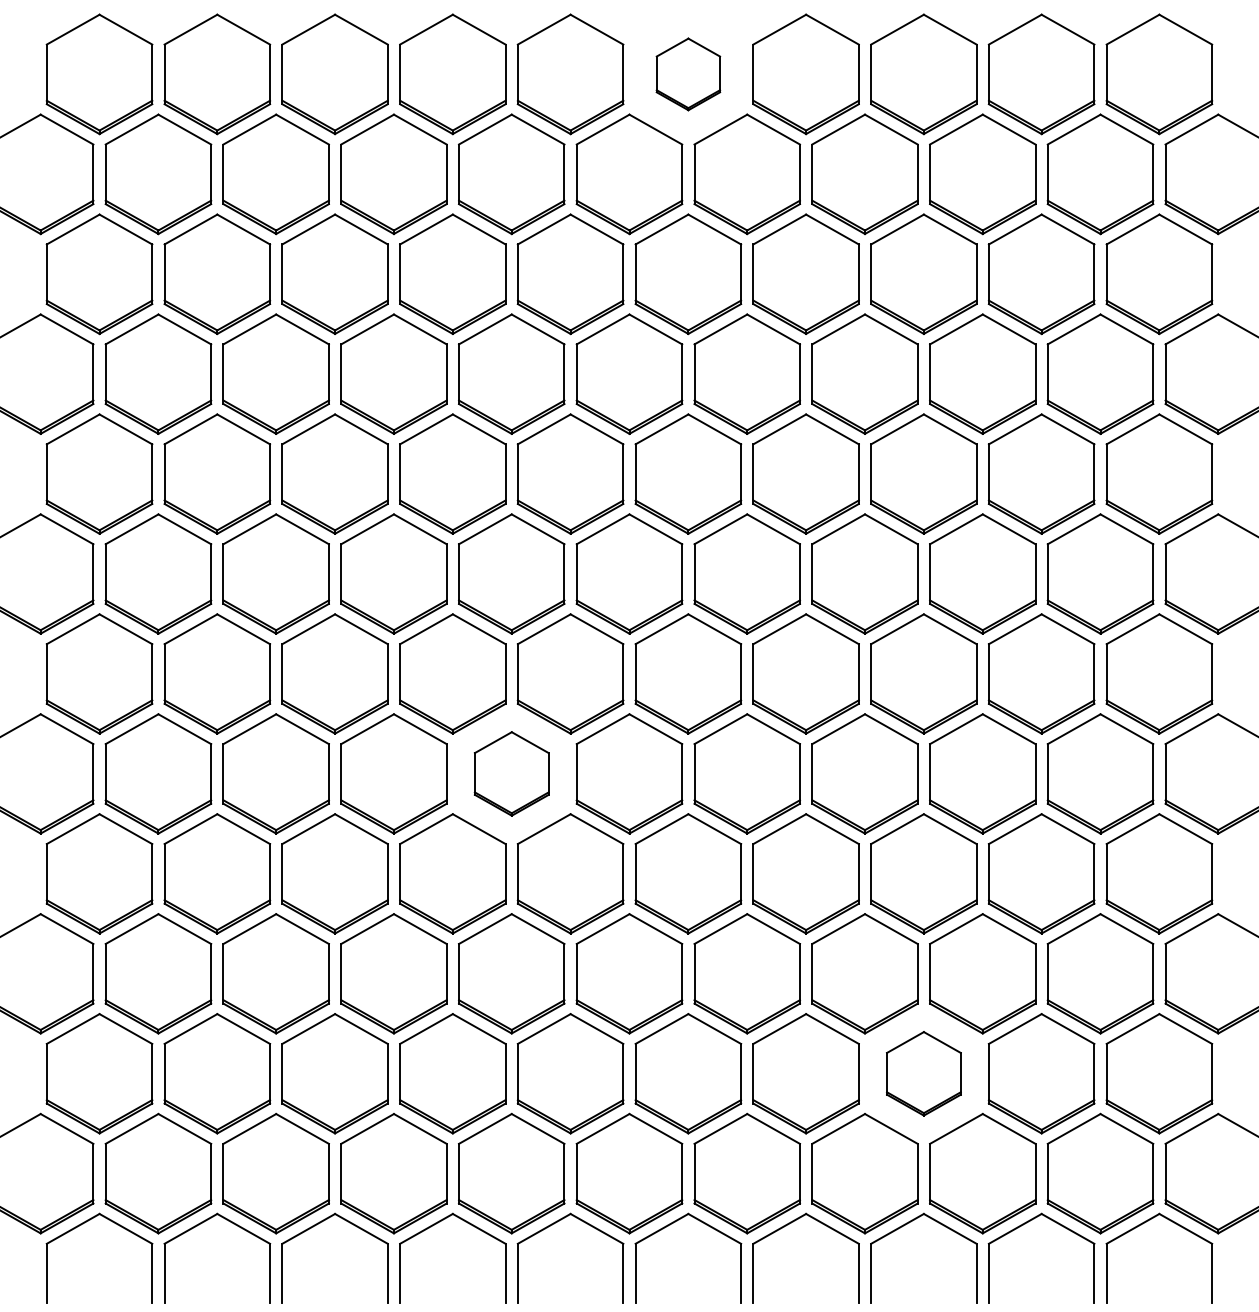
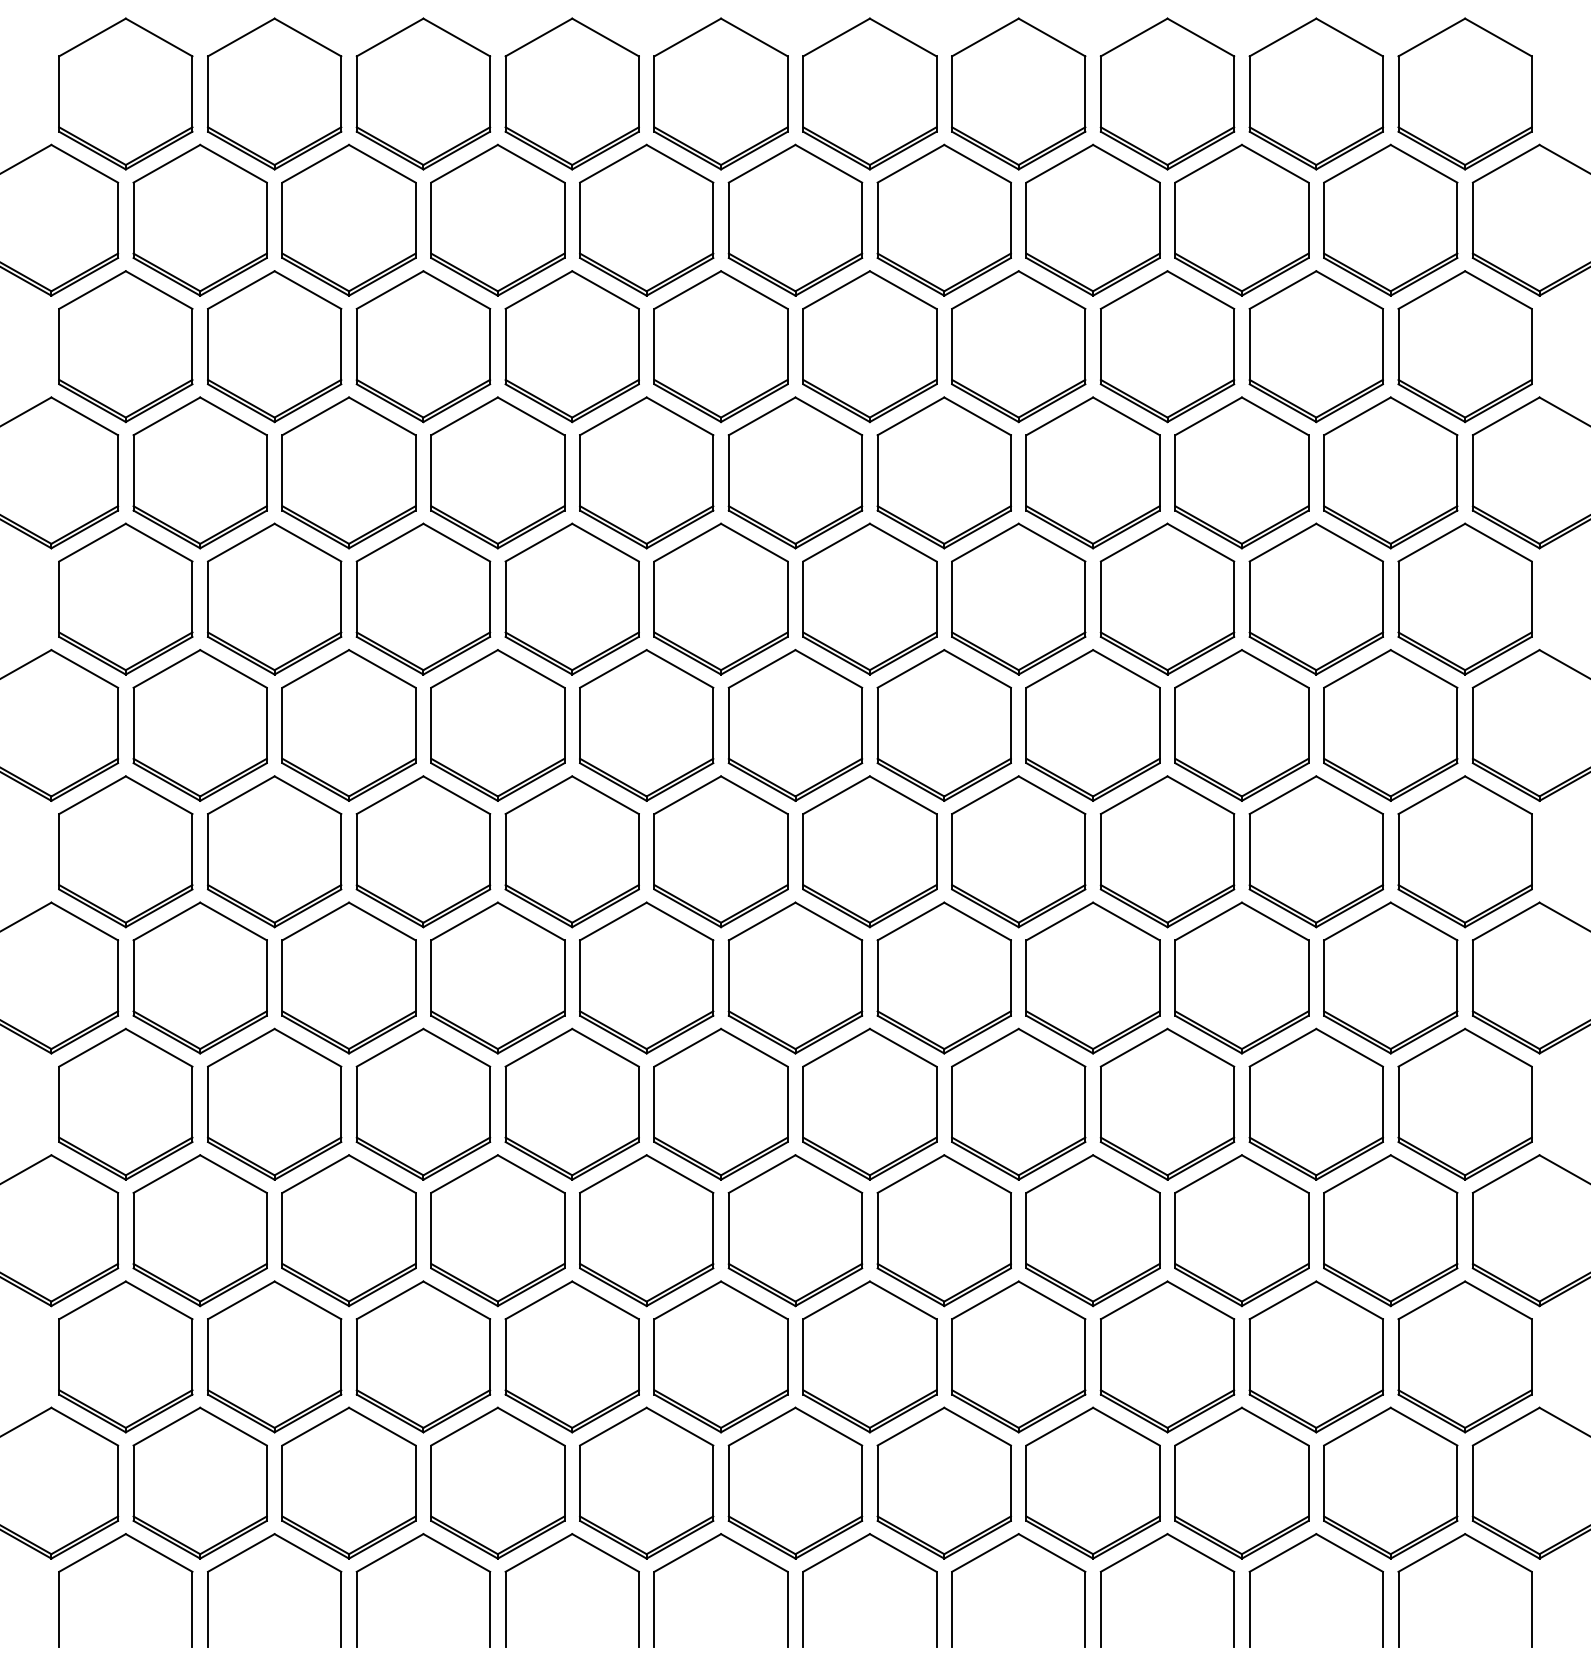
part: (688, 74) -> (870, 94), size x1.67
part: (511, 773) -> (646, 977), size x1.43
part: (923, 1073) -> (1167, 1356), size x1.43

